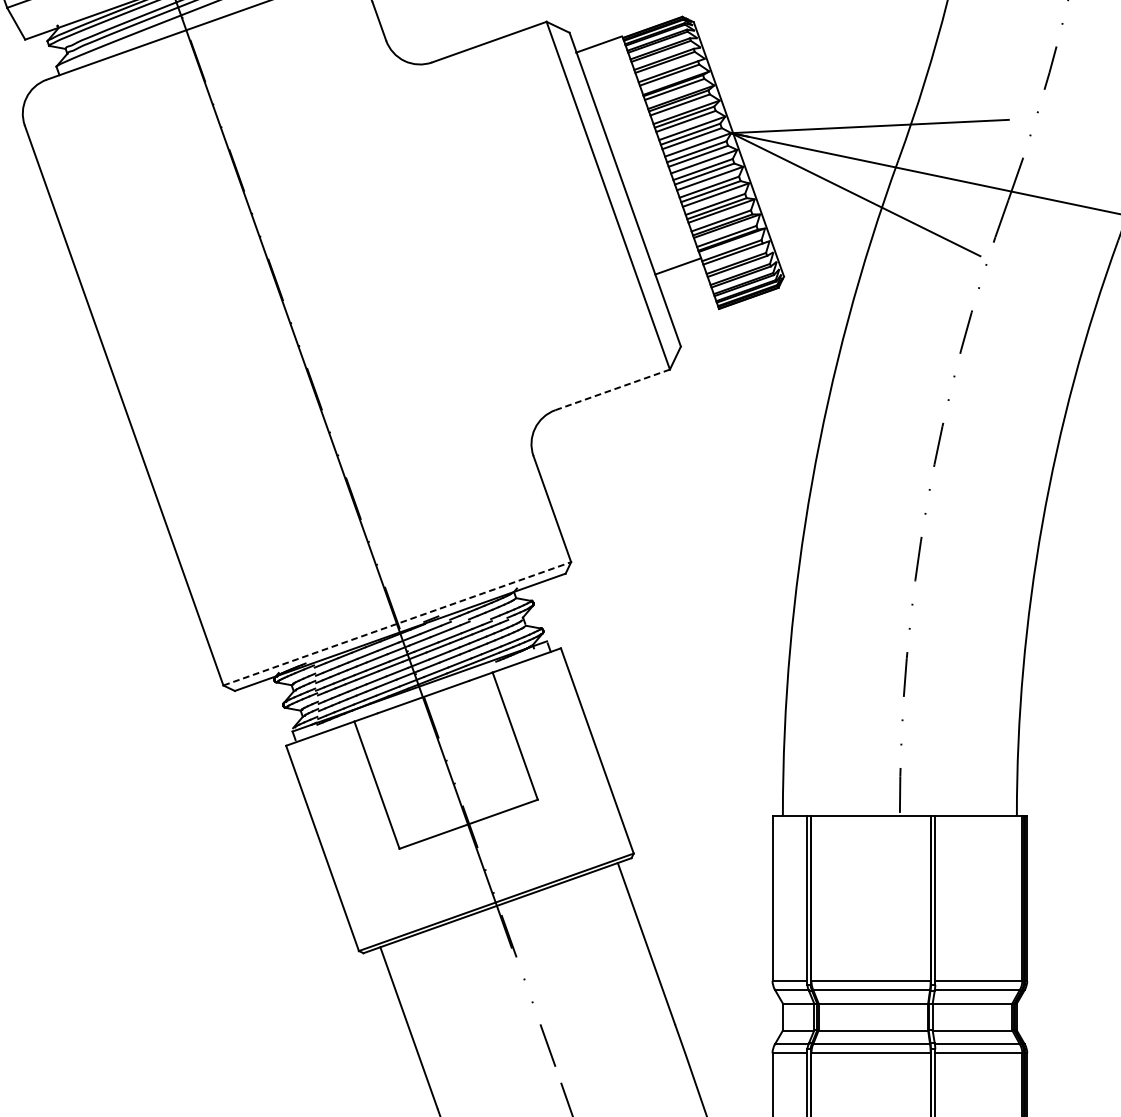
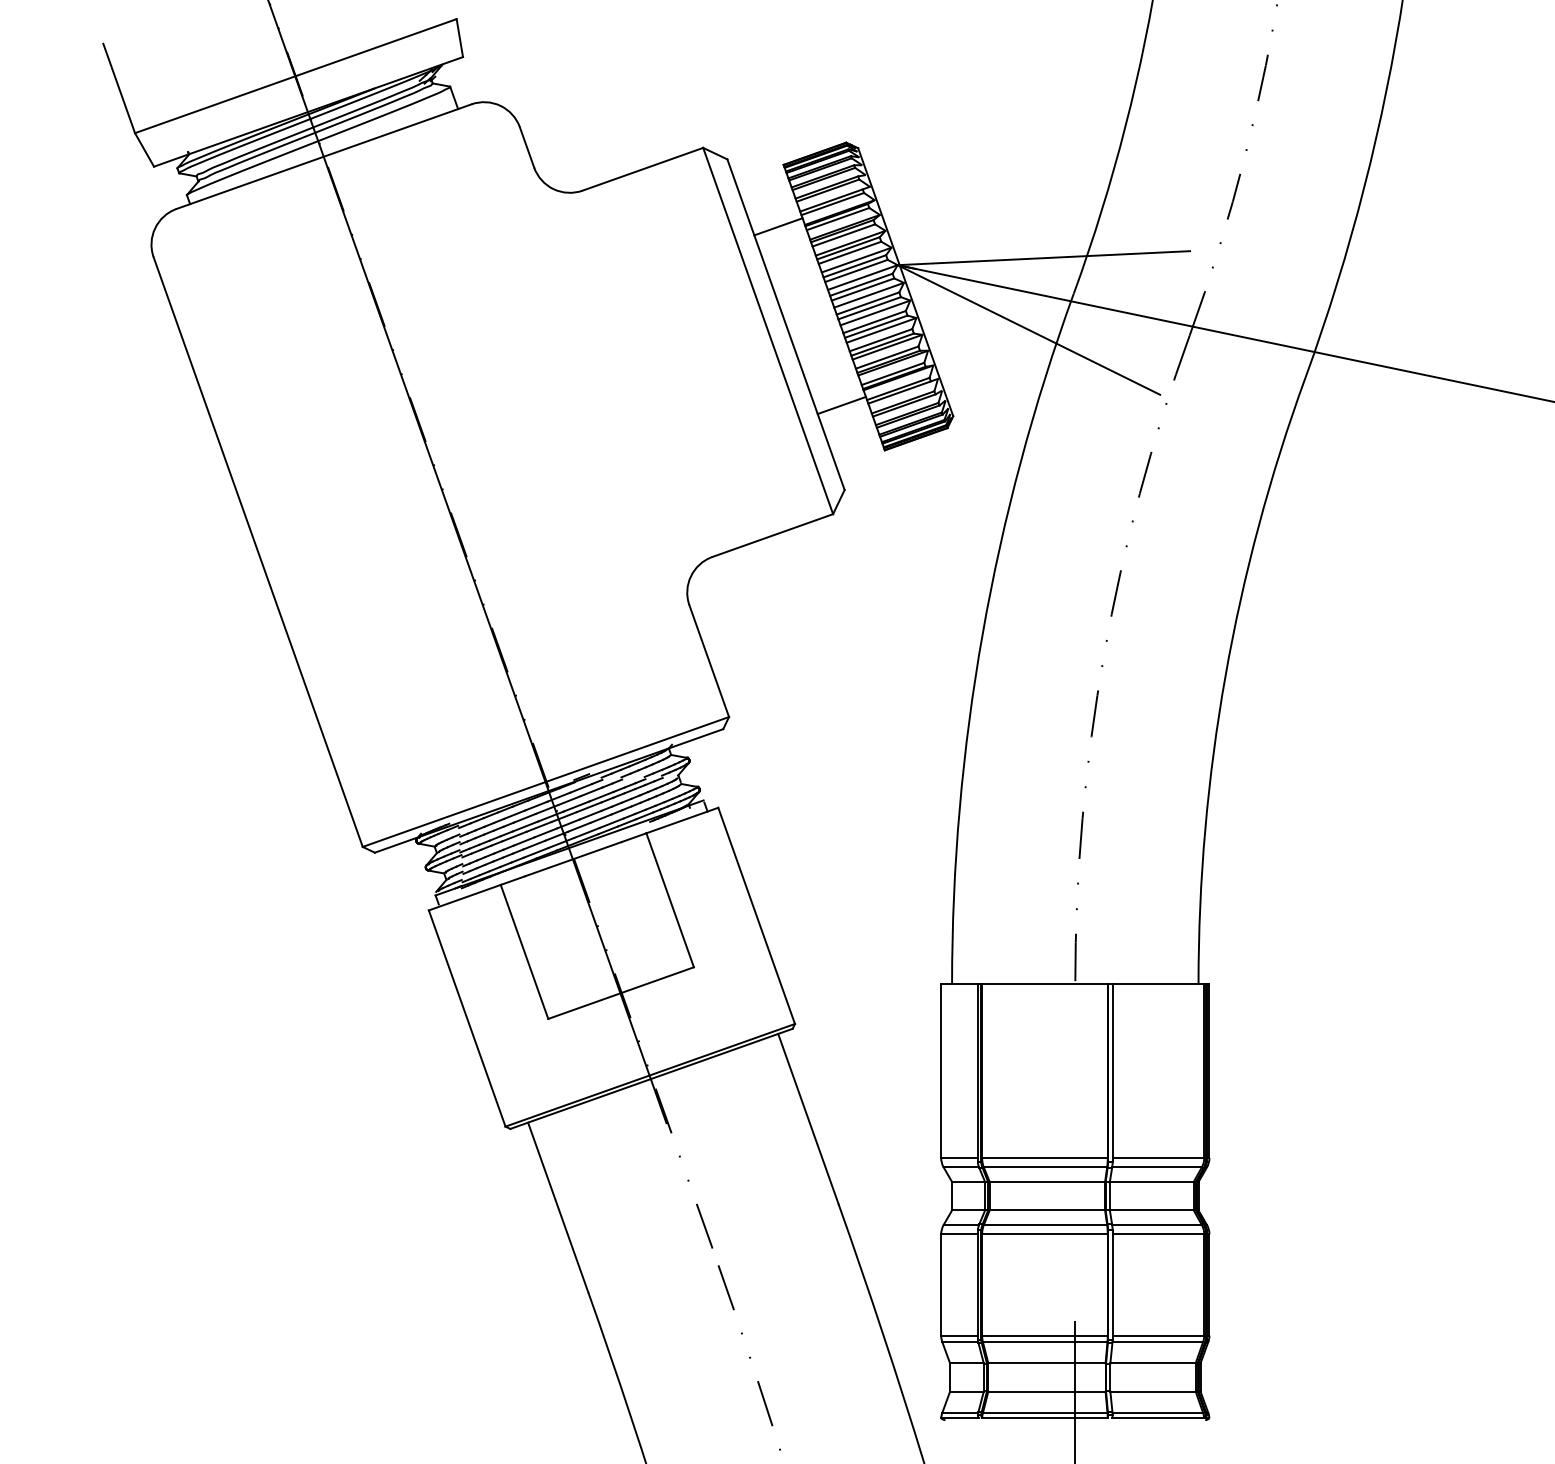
line: (599, 44) -> (778, 226), moved
line: (612, 389) -> (772, 535), dashed -> solid
line: (397, 623) -> (546, 781), dashed -> solid

